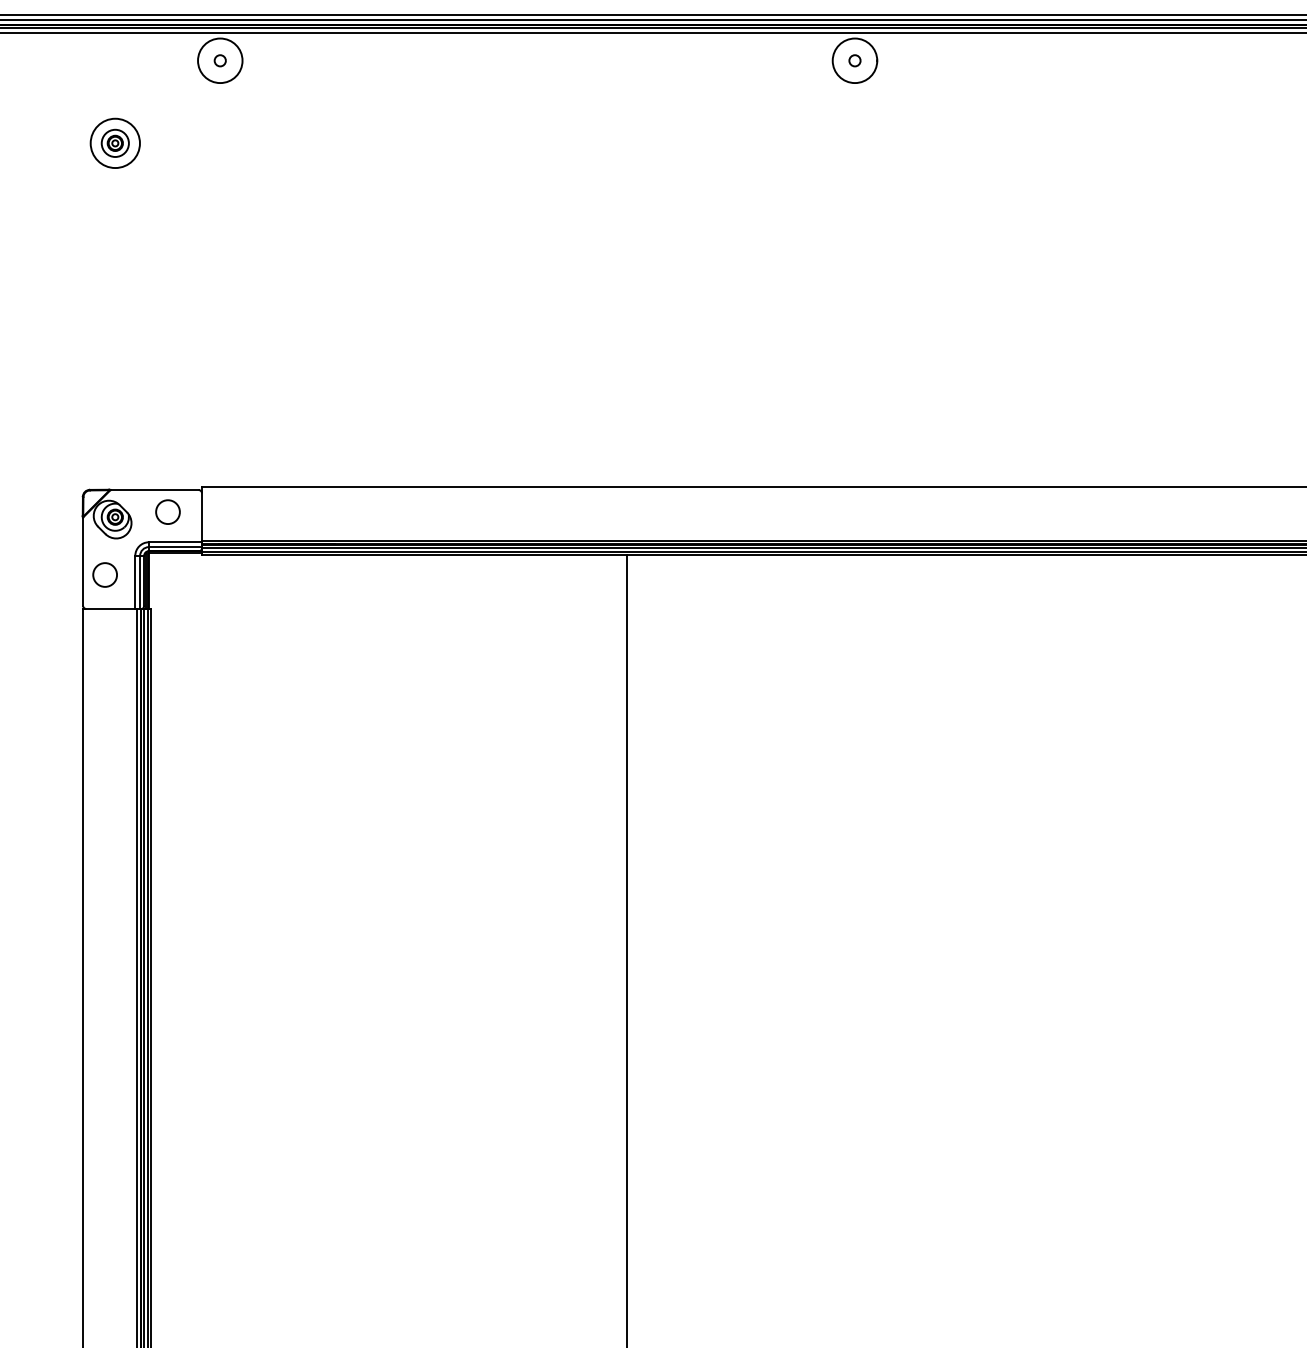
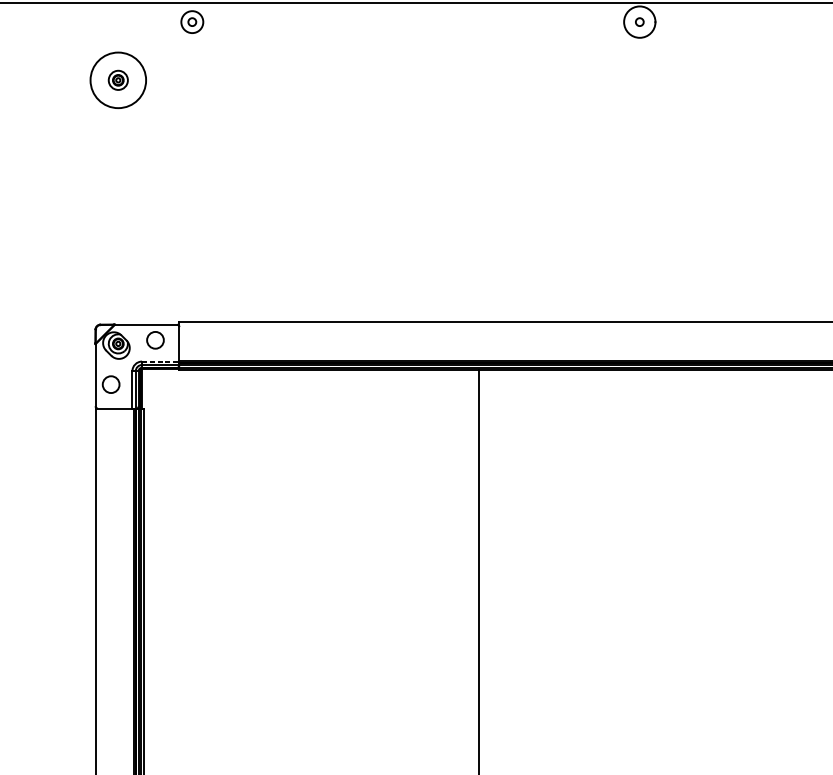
circle: (220, 60) -> (192, 21), size x0.7
circle: (114, 143) -> (117, 80), size x1.6
line: (175, 542) -> (160, 361), solid -> dashed

